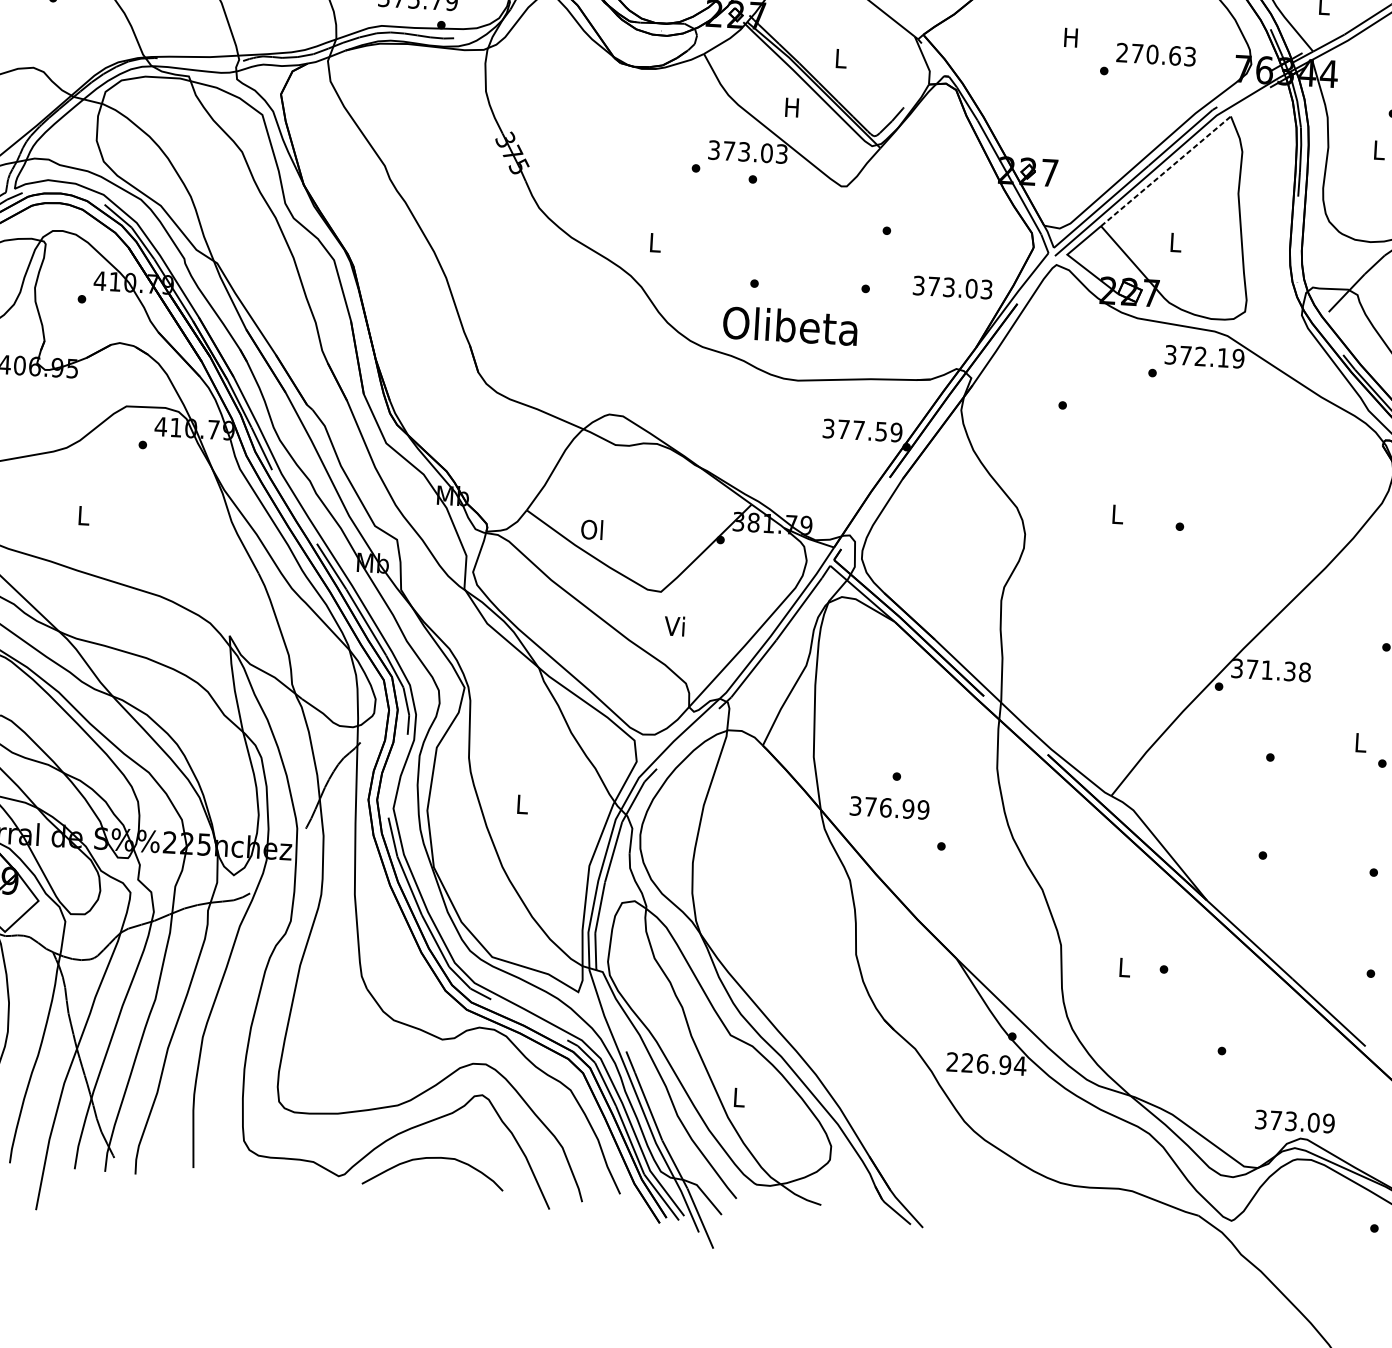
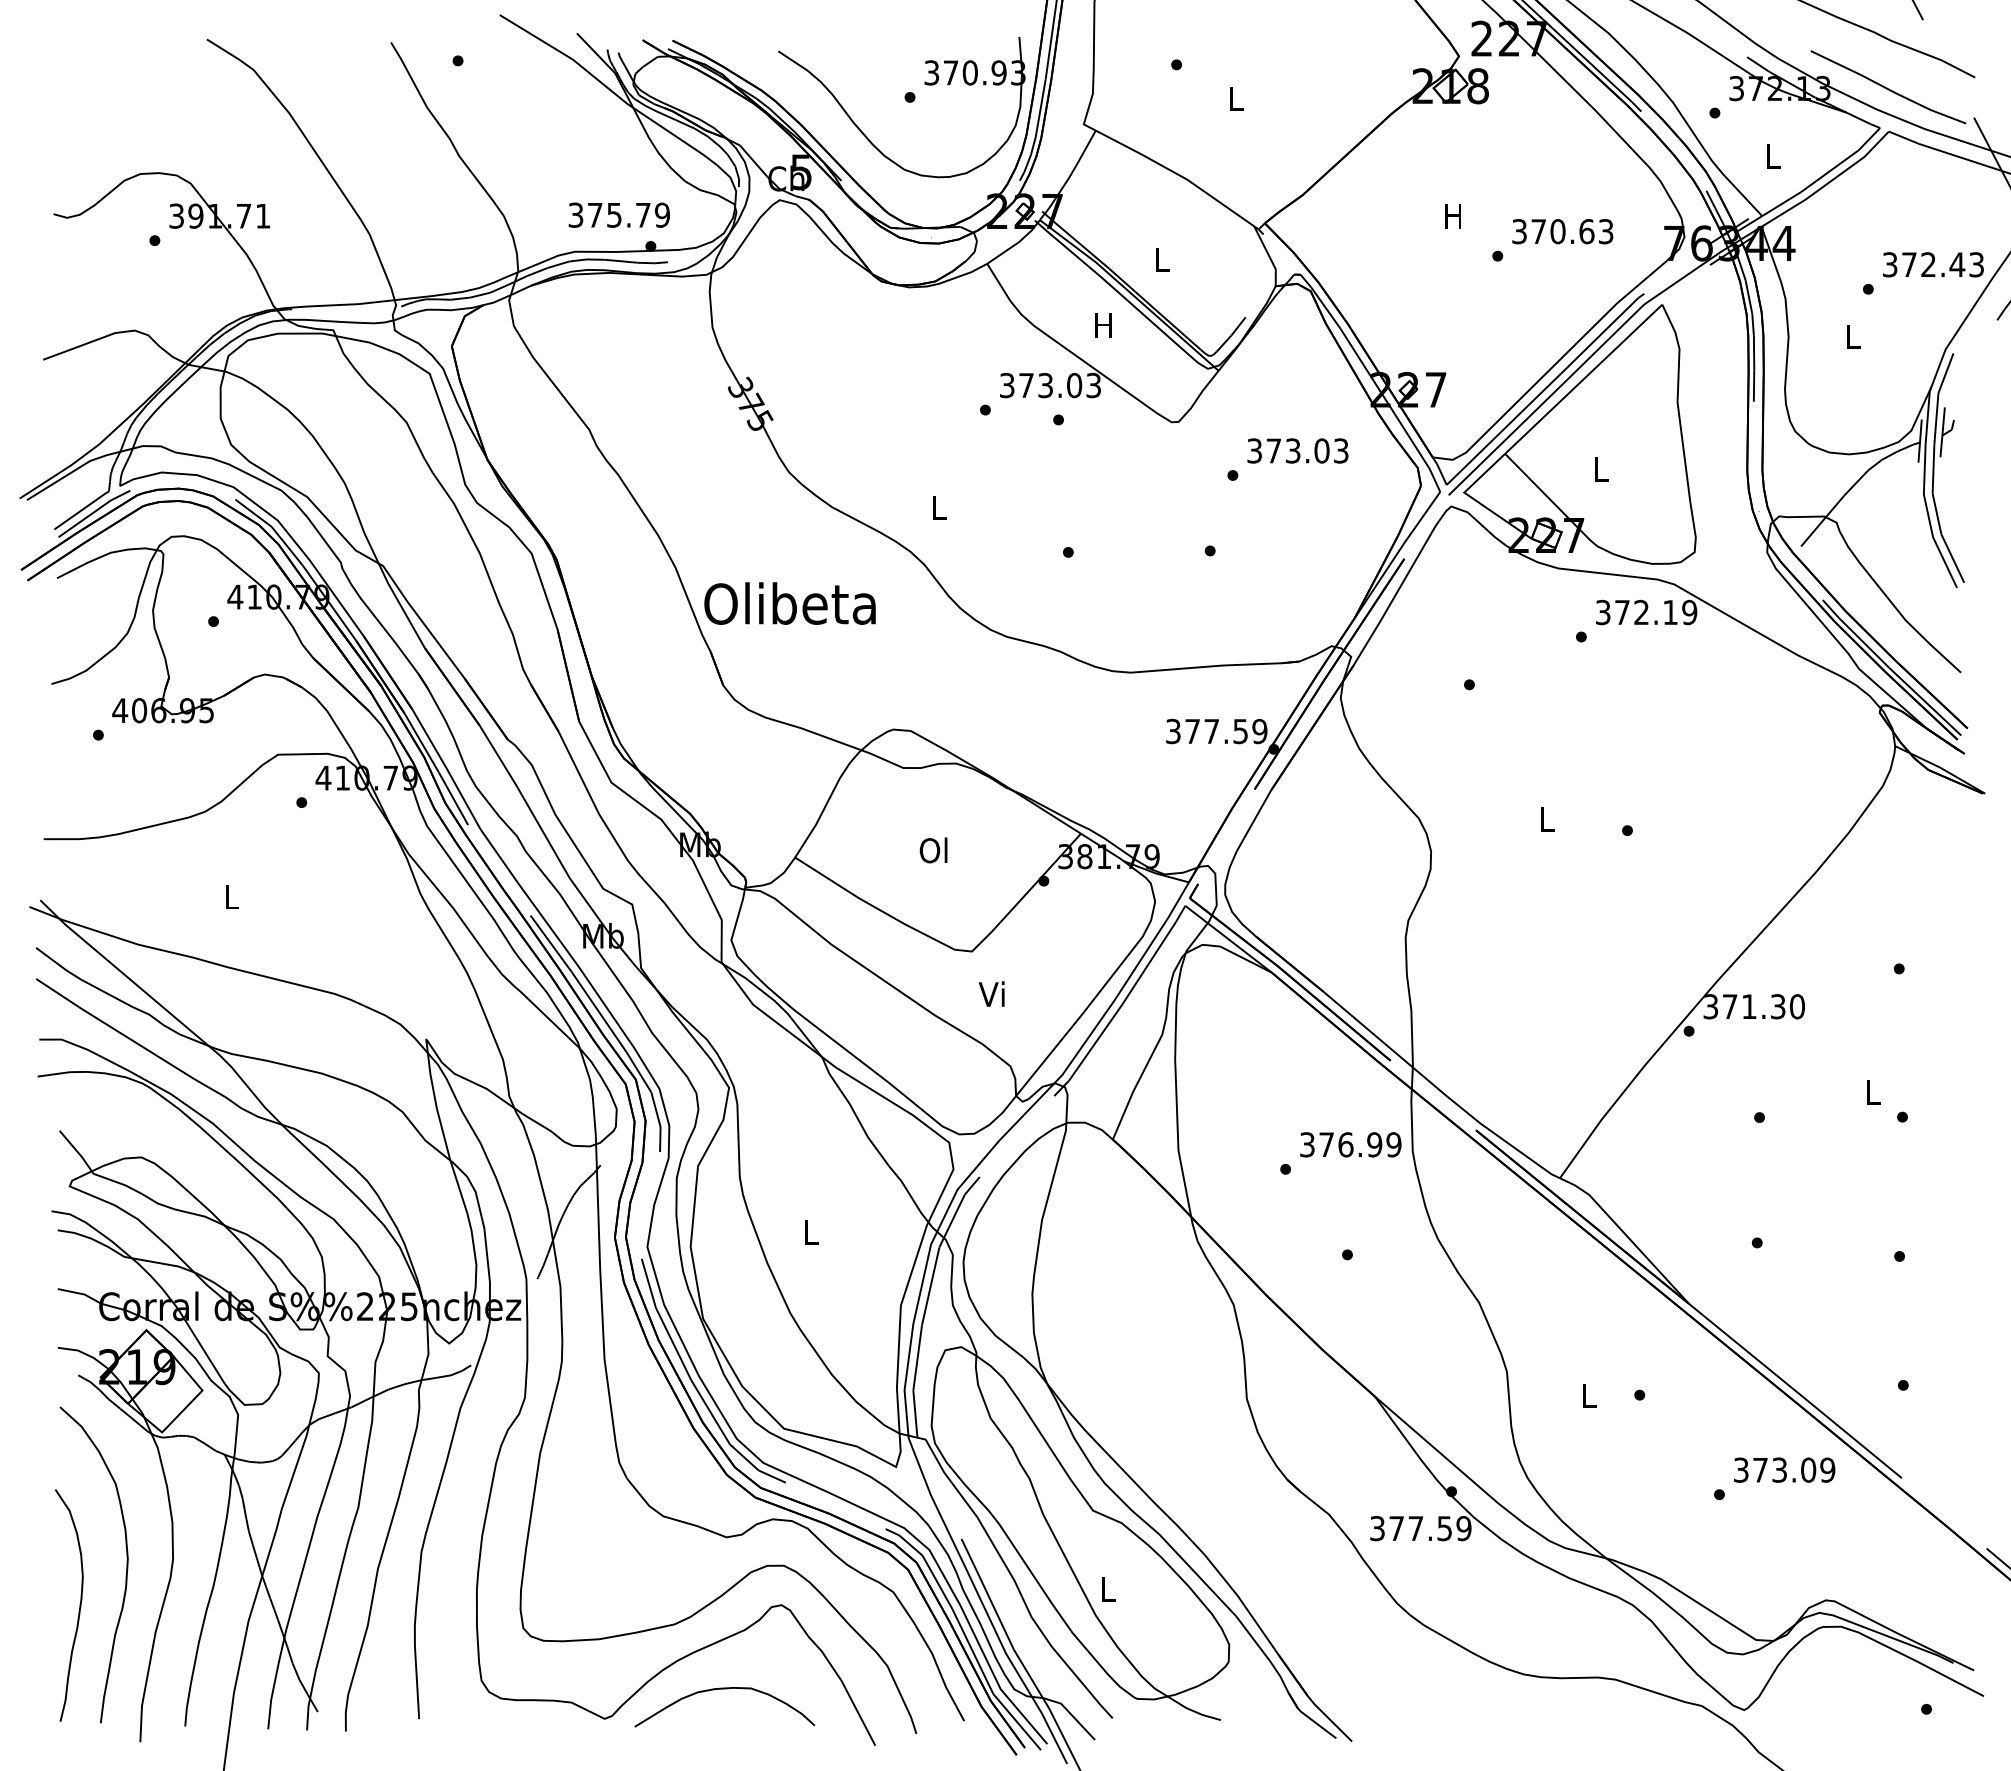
text: (1122, 52) -> (1519, 231), 270.63 -> 370.63
line: (1166, 170) -> (1584, 378), dashed -> solid
text: (952, 287) -> (1297, 450), moved
text: (789, 325) -> (789, 603), moved
text: (591, 529) -> (933, 850), moved
text: (1304, 672) -> (1796, 1006), 371.38 -> 371.30
text: (889, 807) -> (1350, 1144), moved
text: (986, 1064) -> (1420, 1528), 226.94 -> 377.59
text: (1294, 1121) -> (1784, 1469), moved

